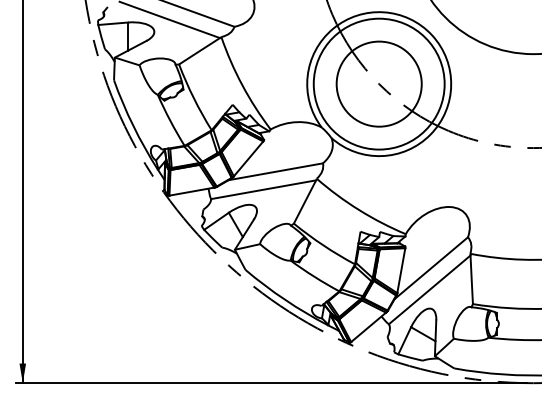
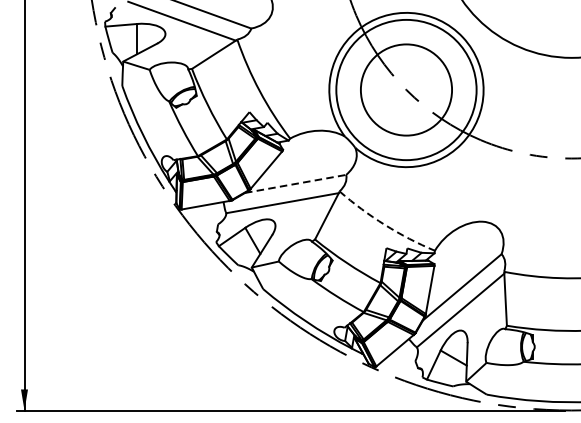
line: (275, 171) -> (295, 183), solid -> dashed
arc: (359, 210) -> (385, 225), solid -> dashed

